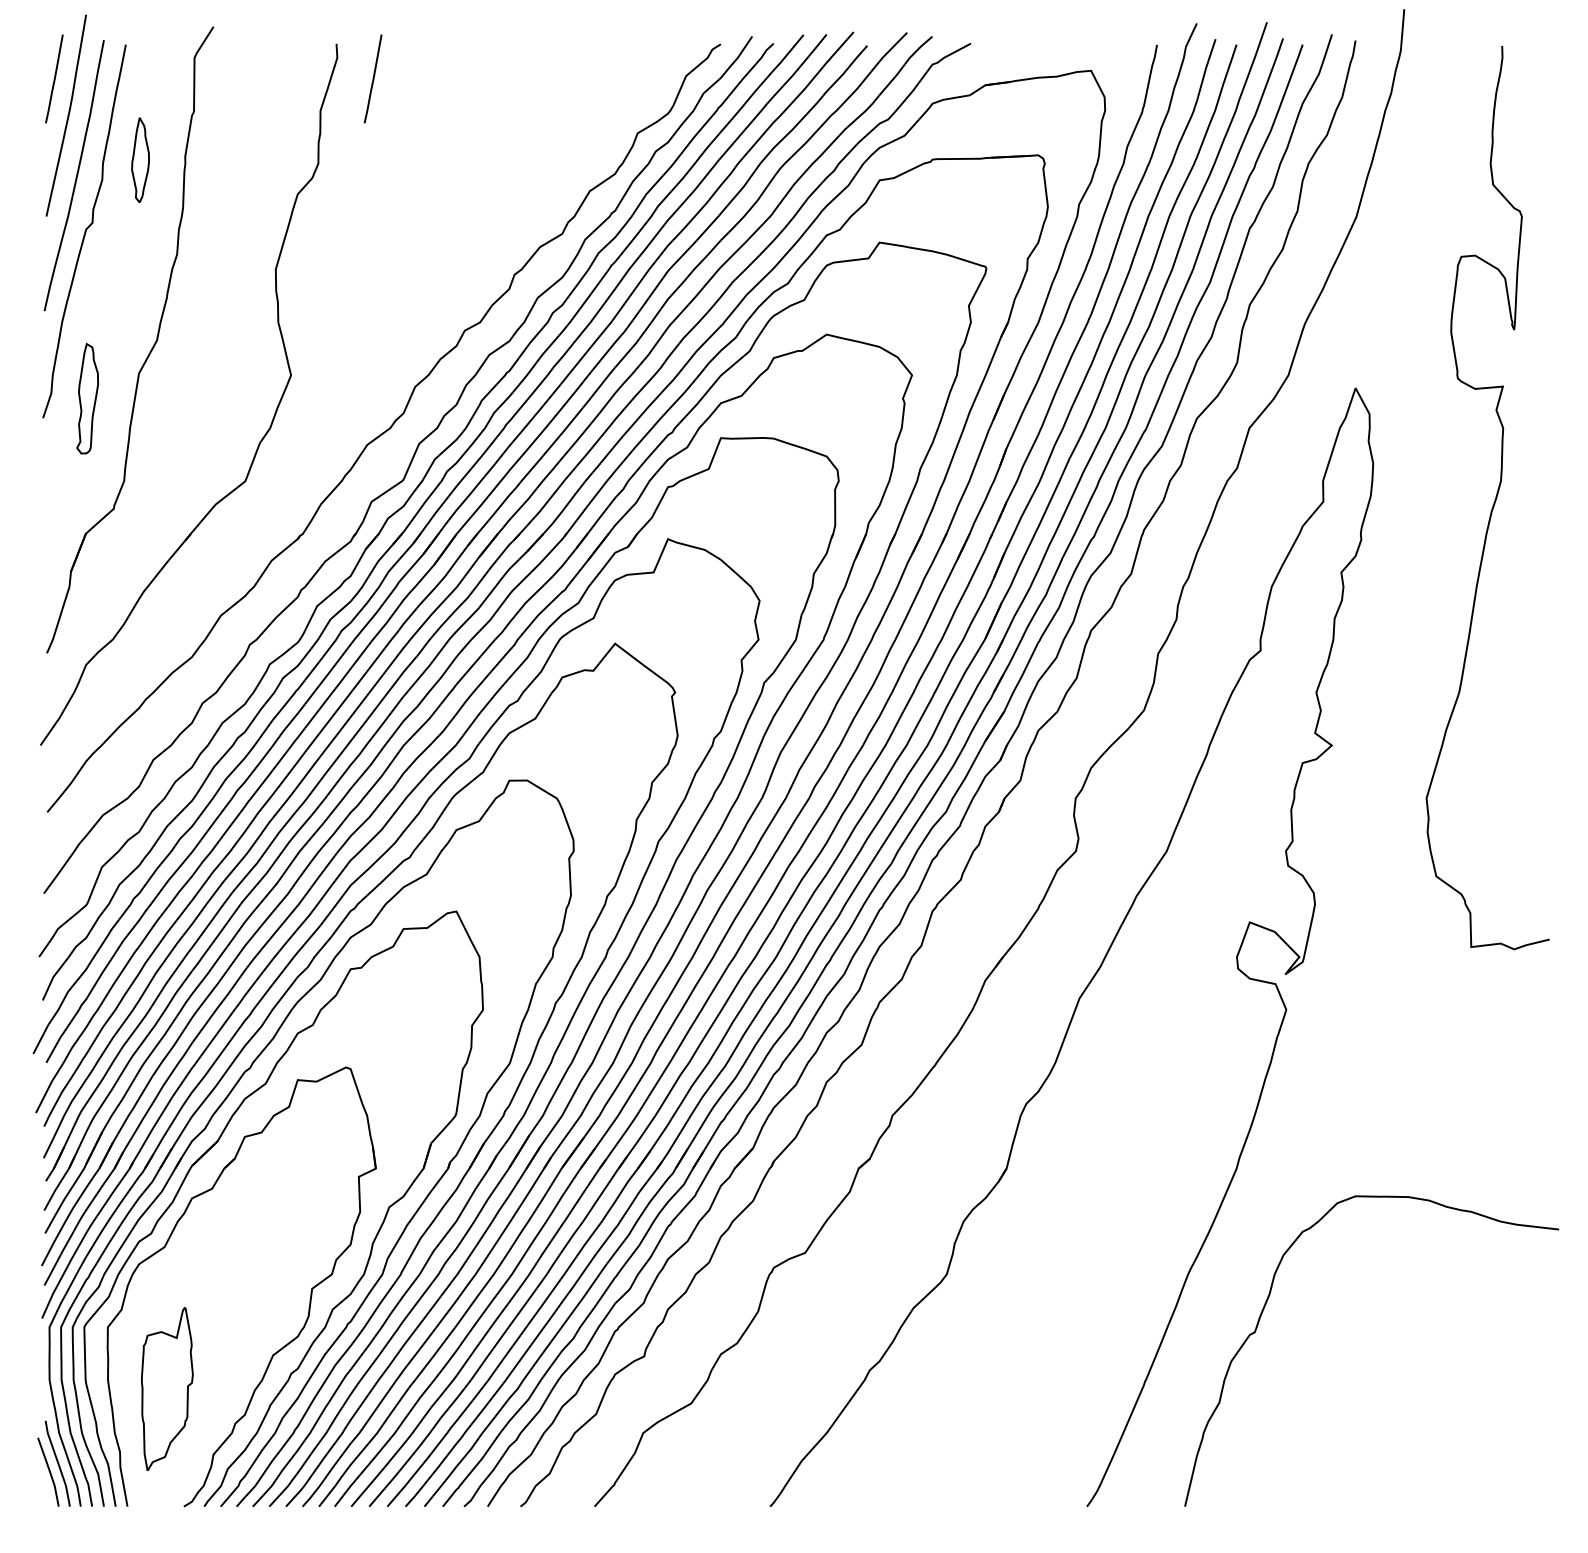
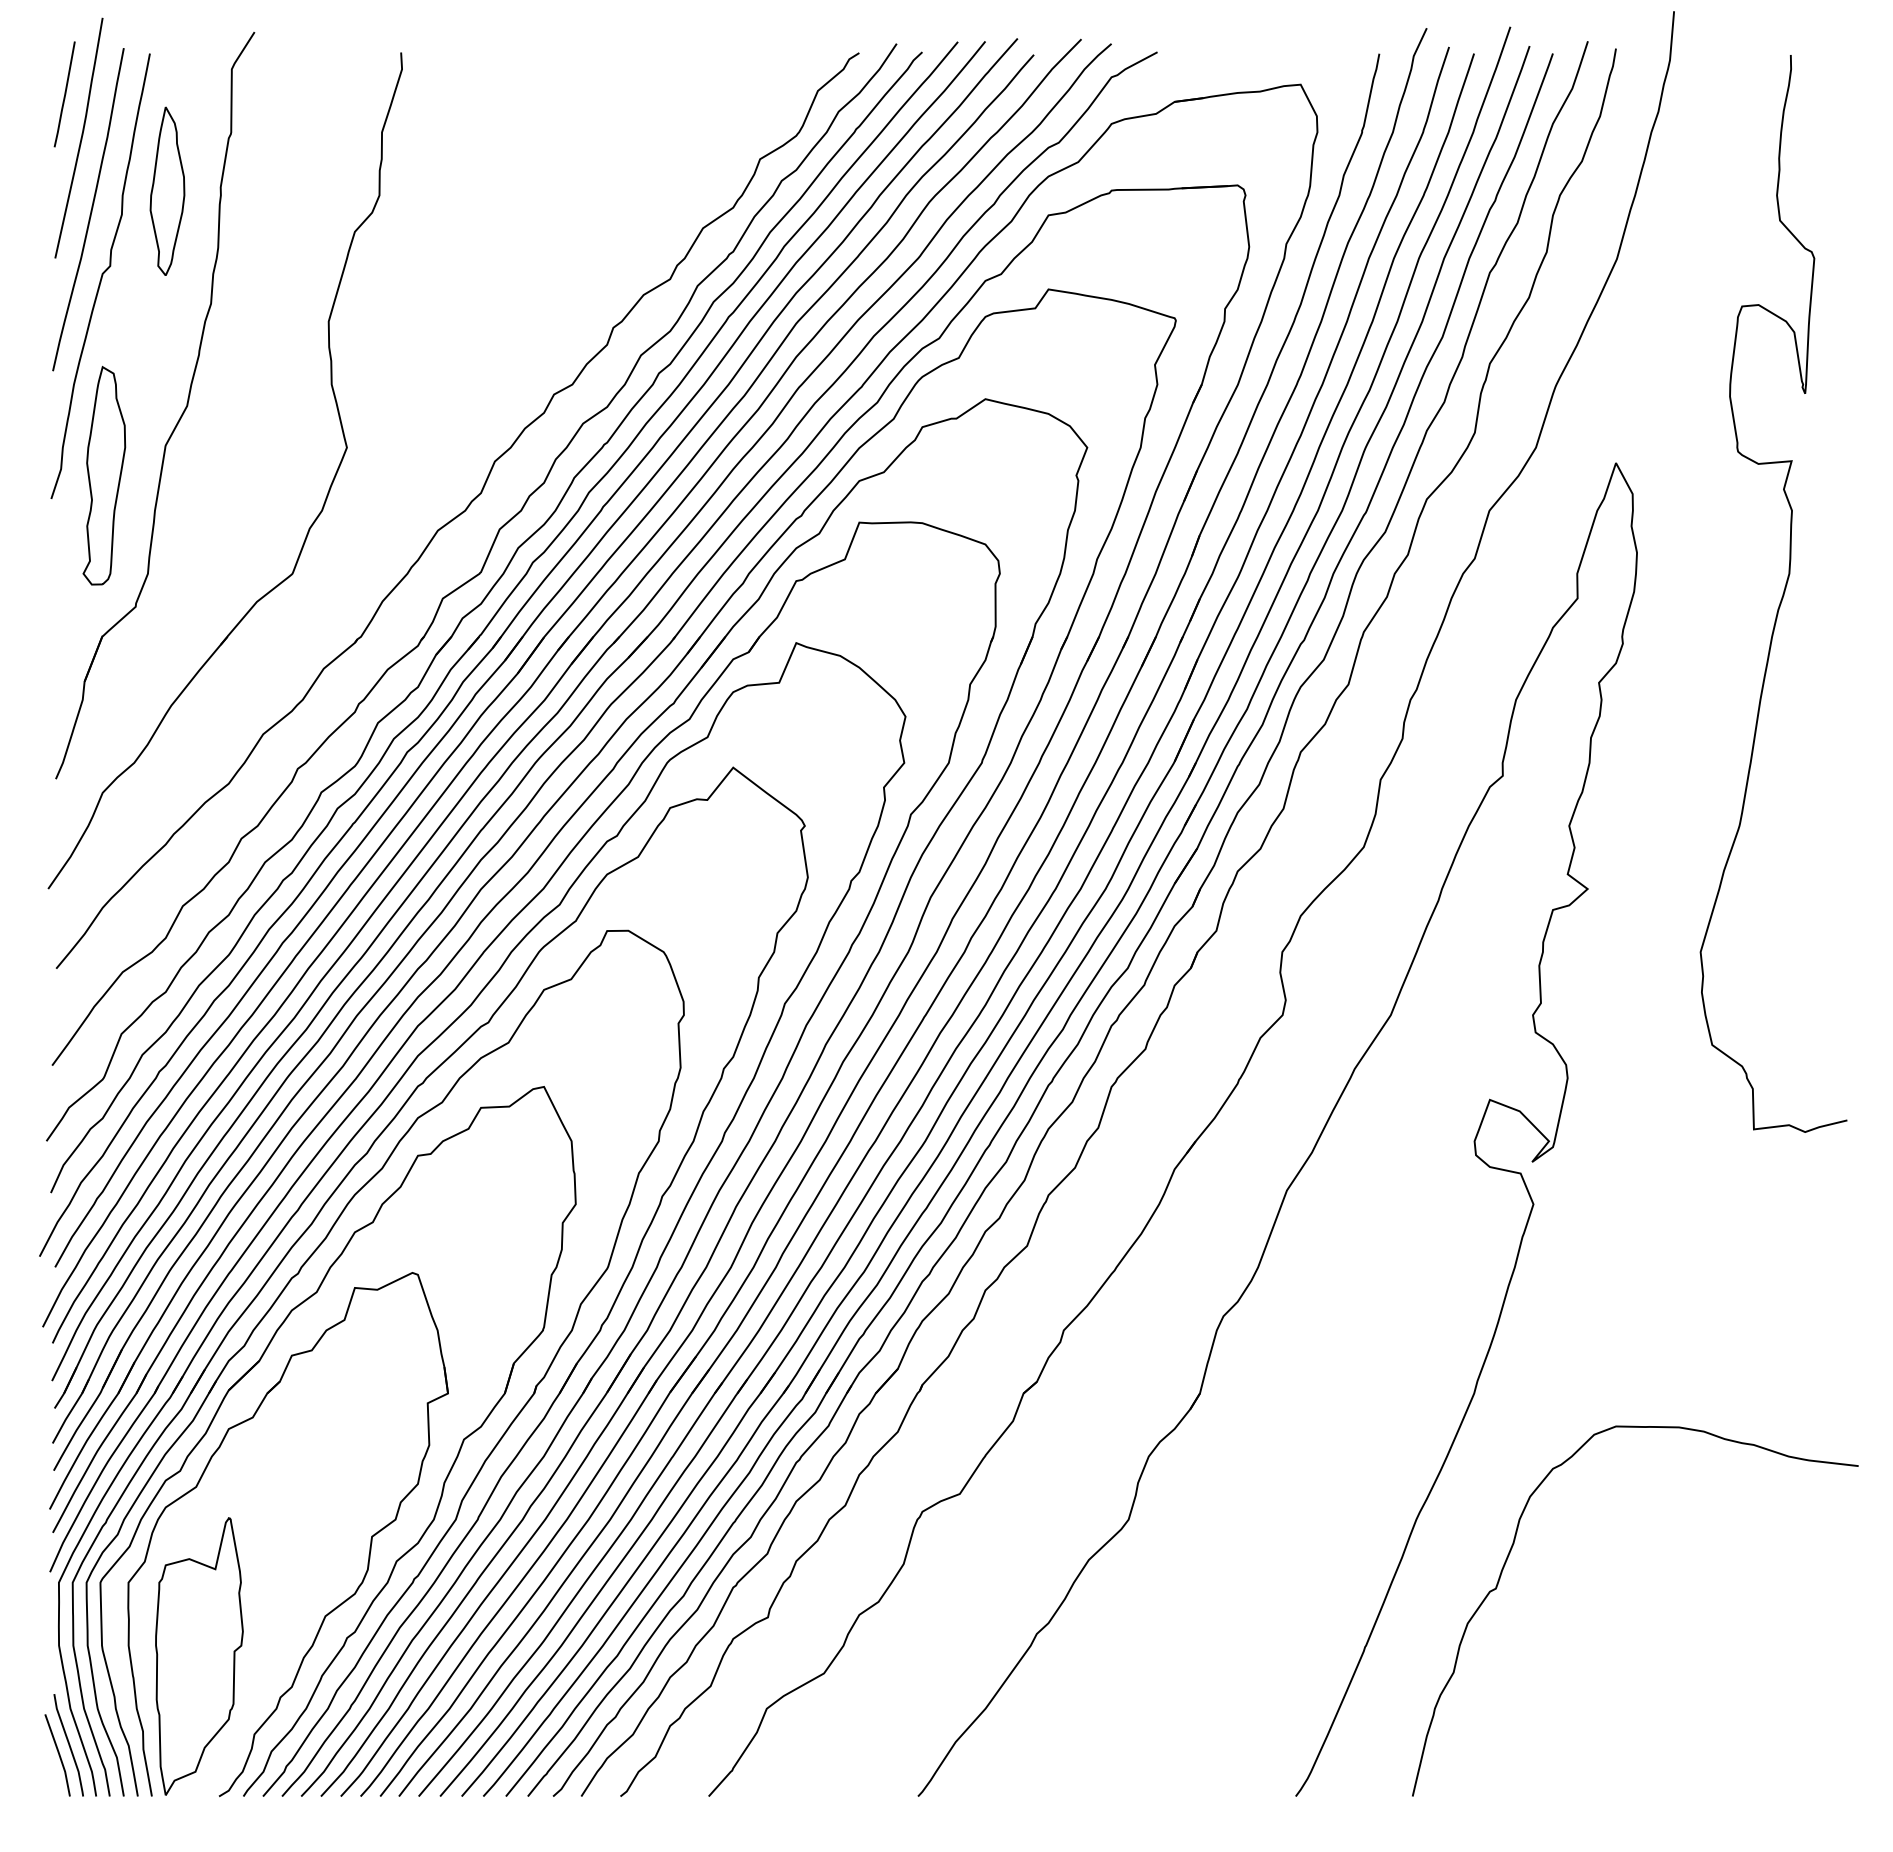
line: (372, 79) -> (444, 94), removed
part: (140, 159) -> (167, 190), size x1.67
part: (87, 398) -> (104, 475), size x1.67
part: (167, 1389) -> (199, 1656), size x1.43

